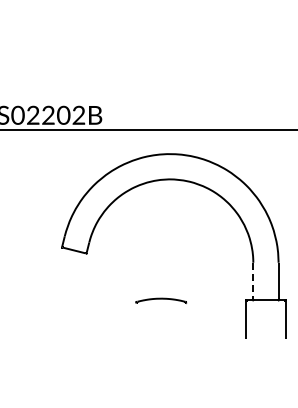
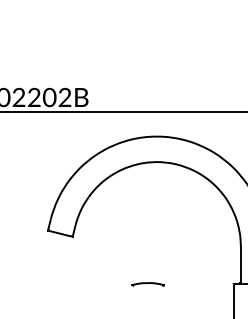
line: (253, 281) -> (240, 264), dashed -> solid
part: (161, 300) -> (148, 284), size x0.62

